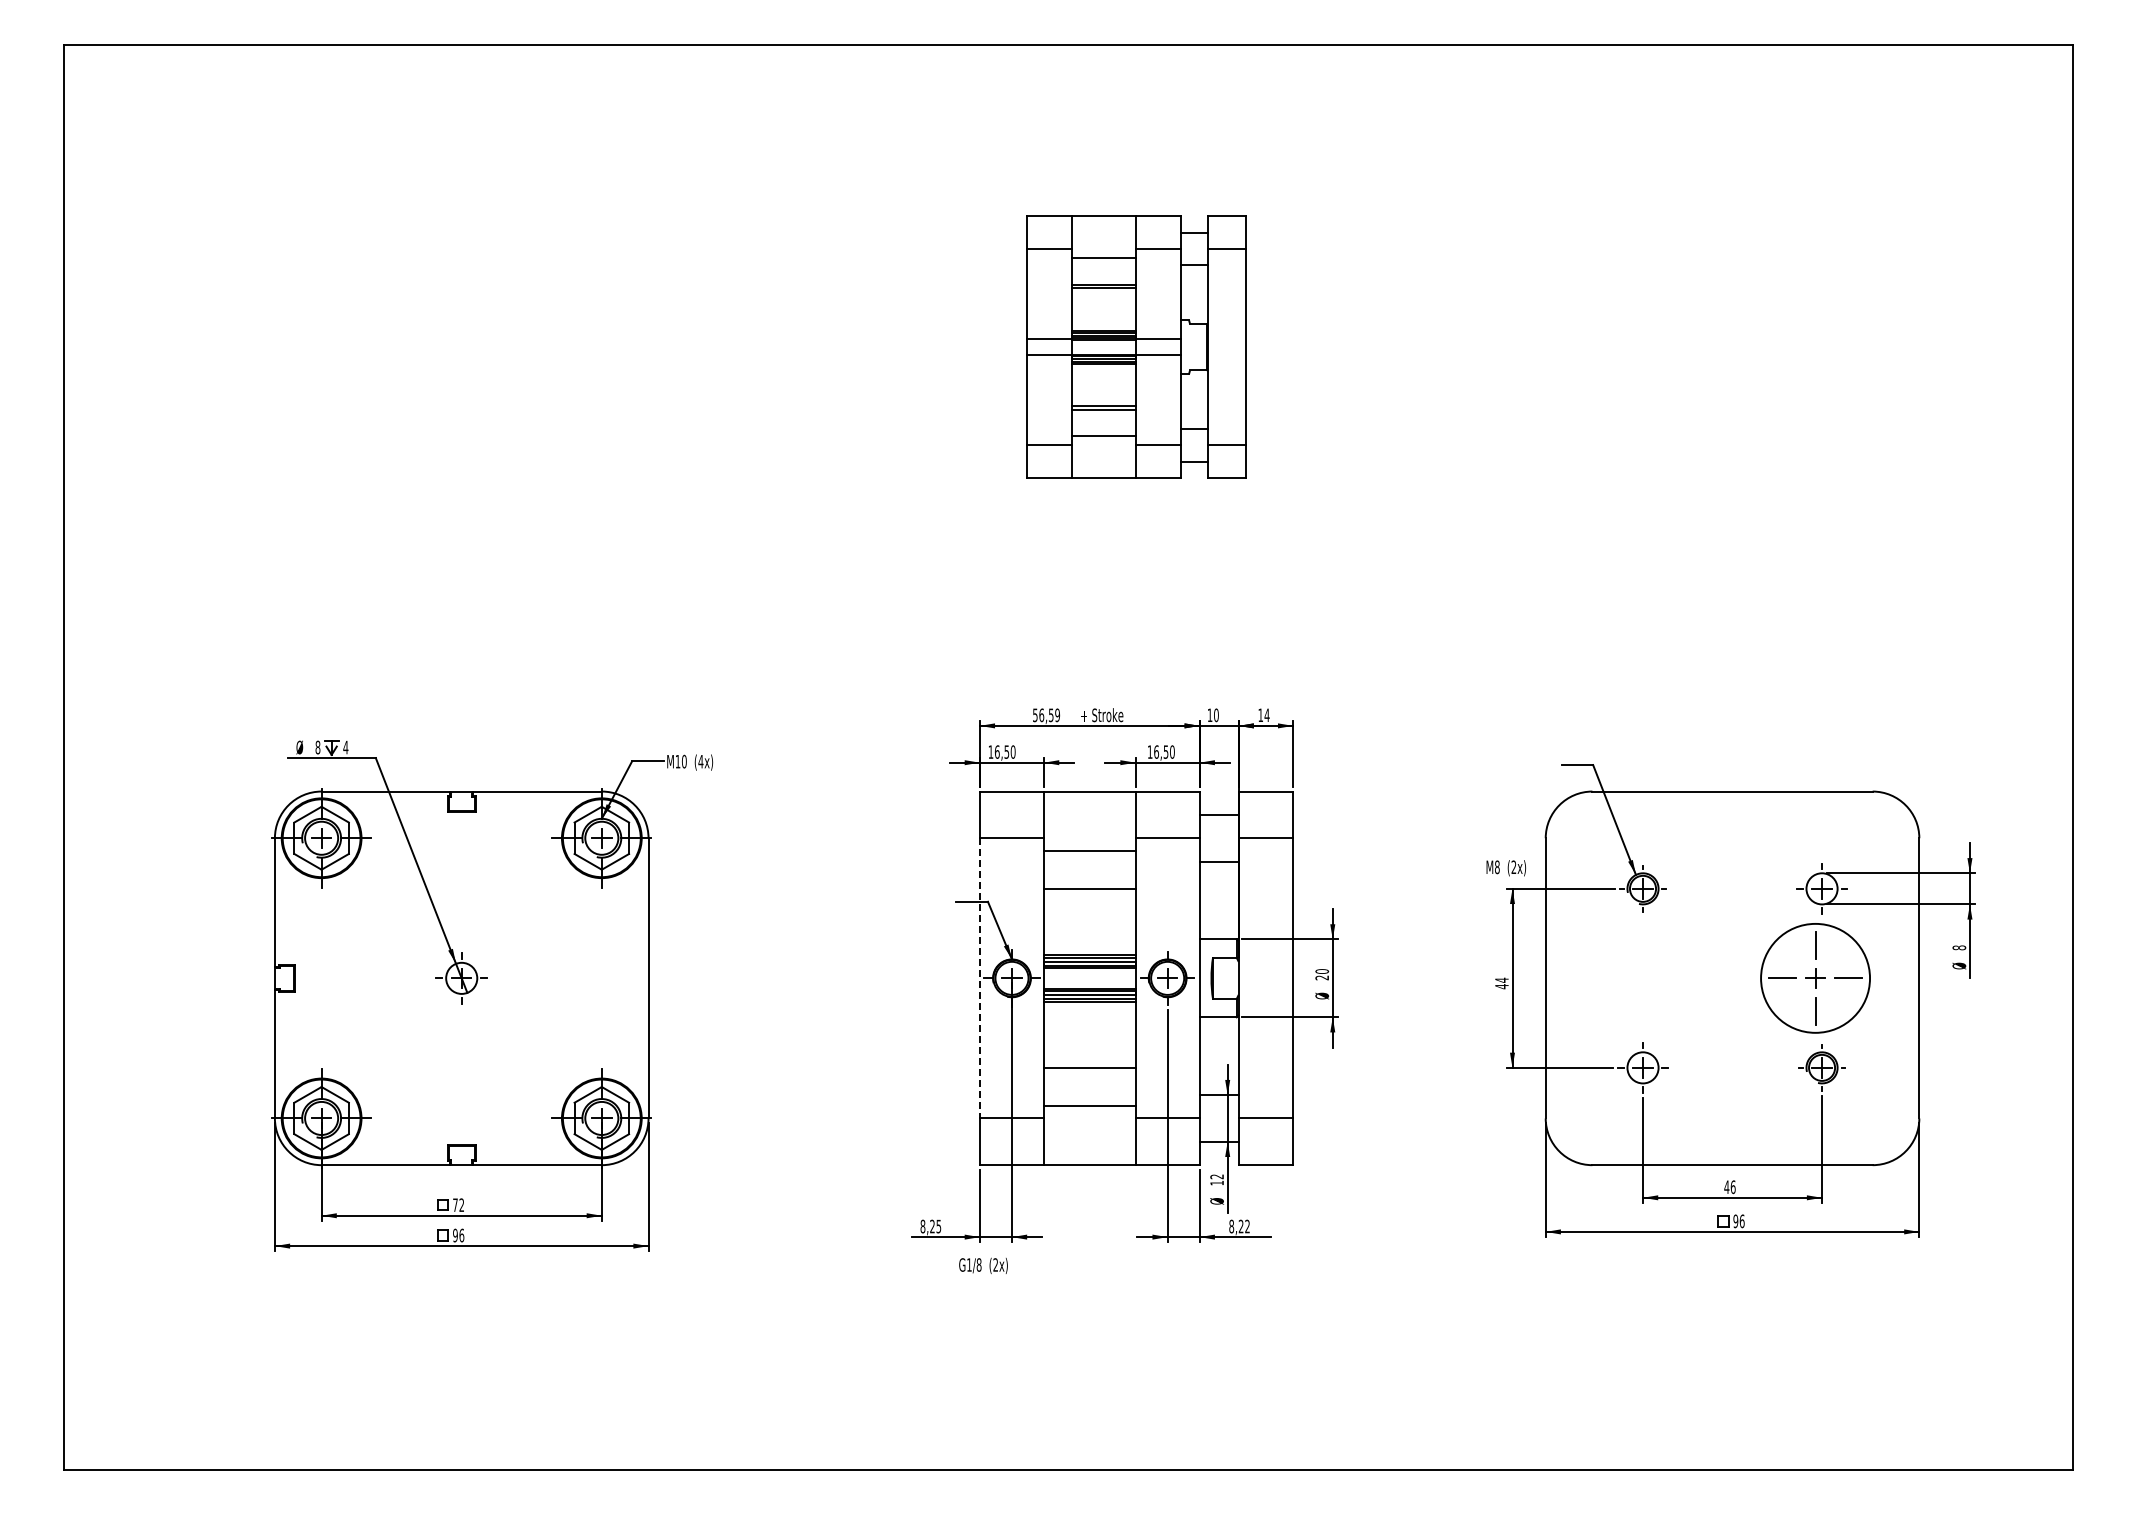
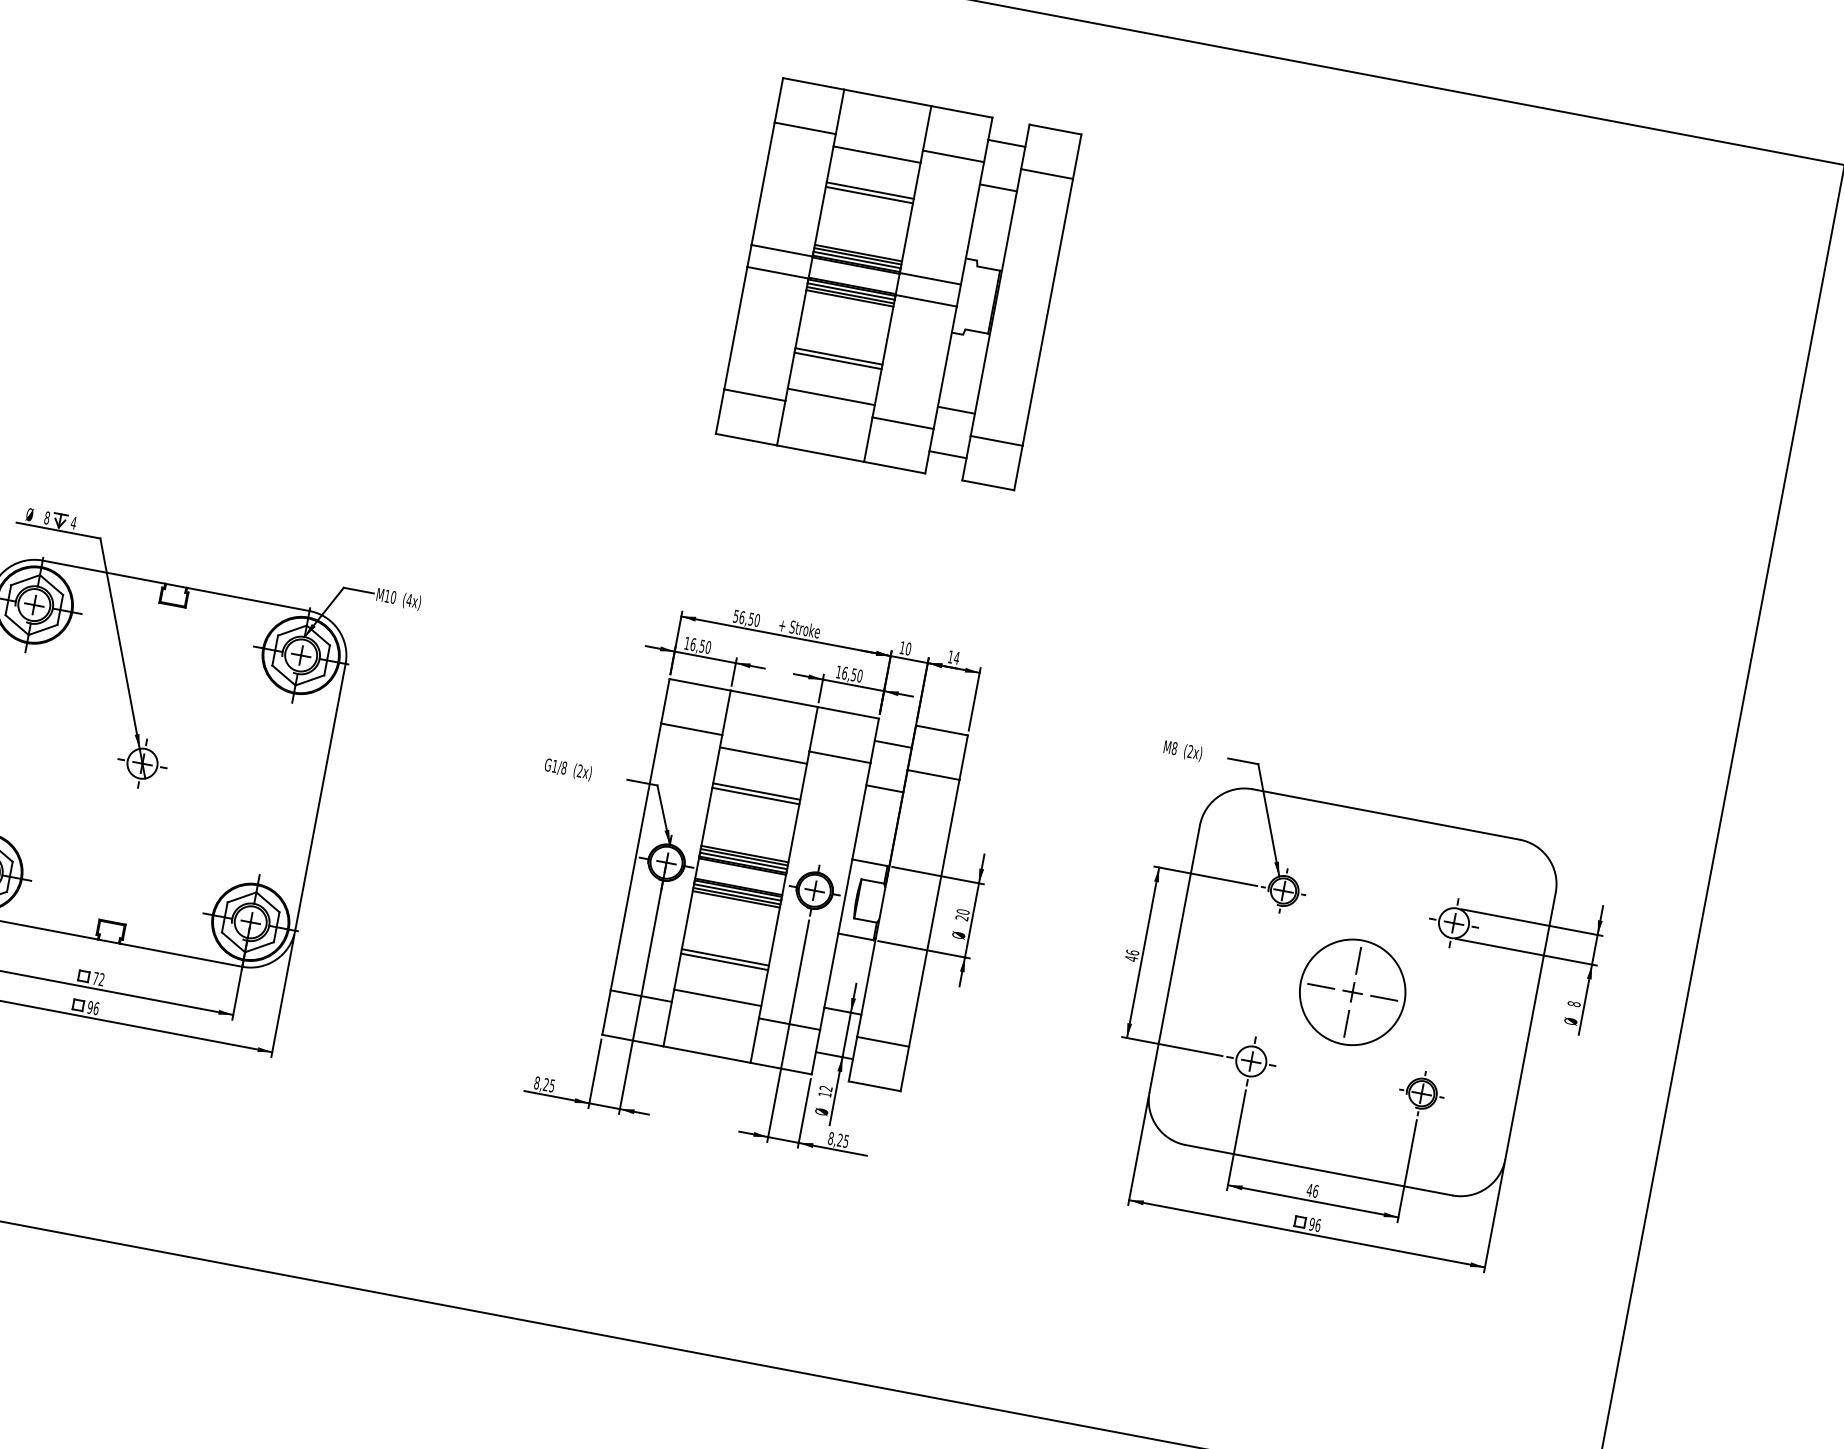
part: (1136, 346) -> (898, 283), size x1.43
text: (1057, 715) -> (757, 620), 56,59 -> 56,50
text: (1505, 868) -> (1182, 751), moved
line: (1089, 893) -> (755, 795), added
line: (979, 978) -> (635, 856), dashed -> solid
part: (1815, 978) -> (1352, 992), moved
text: (1501, 979) -> (1132, 951), 44 -> 46
line: (1089, 1063) -> (725, 957), added
text: (1247, 1226) -> (846, 1141), 8,22 -> 8,25
text: (983, 1265) -> (568, 769), moved

